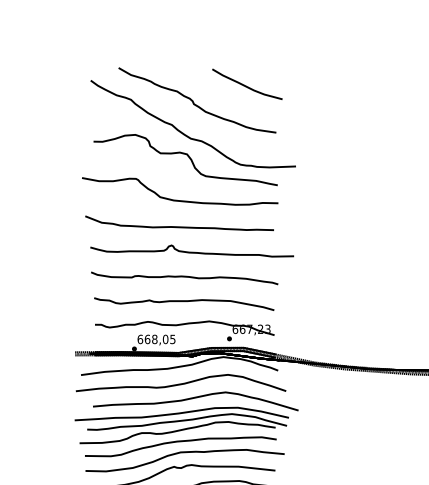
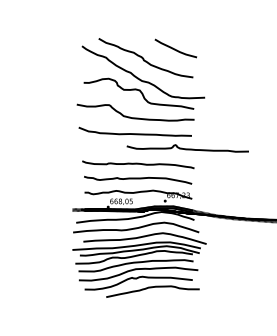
curve: (191, 251) -> (187, 148), moved

